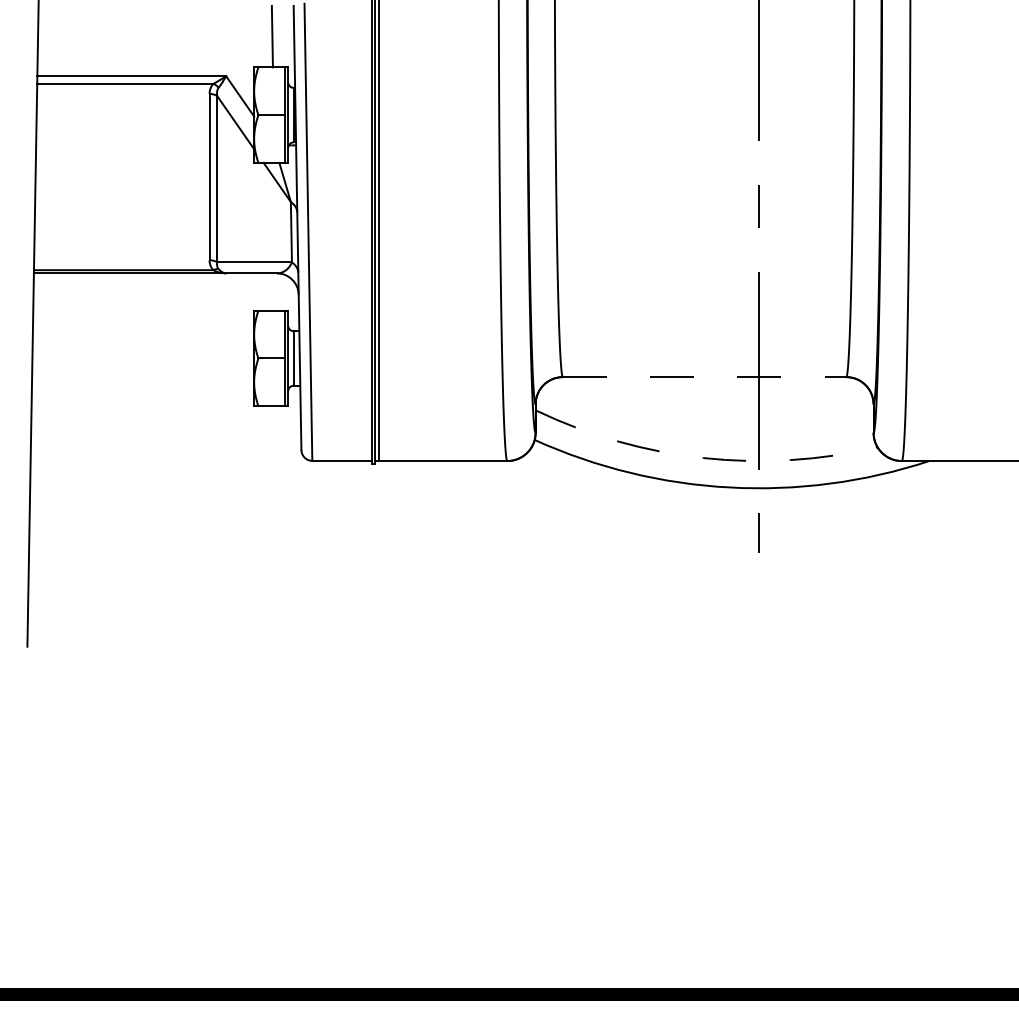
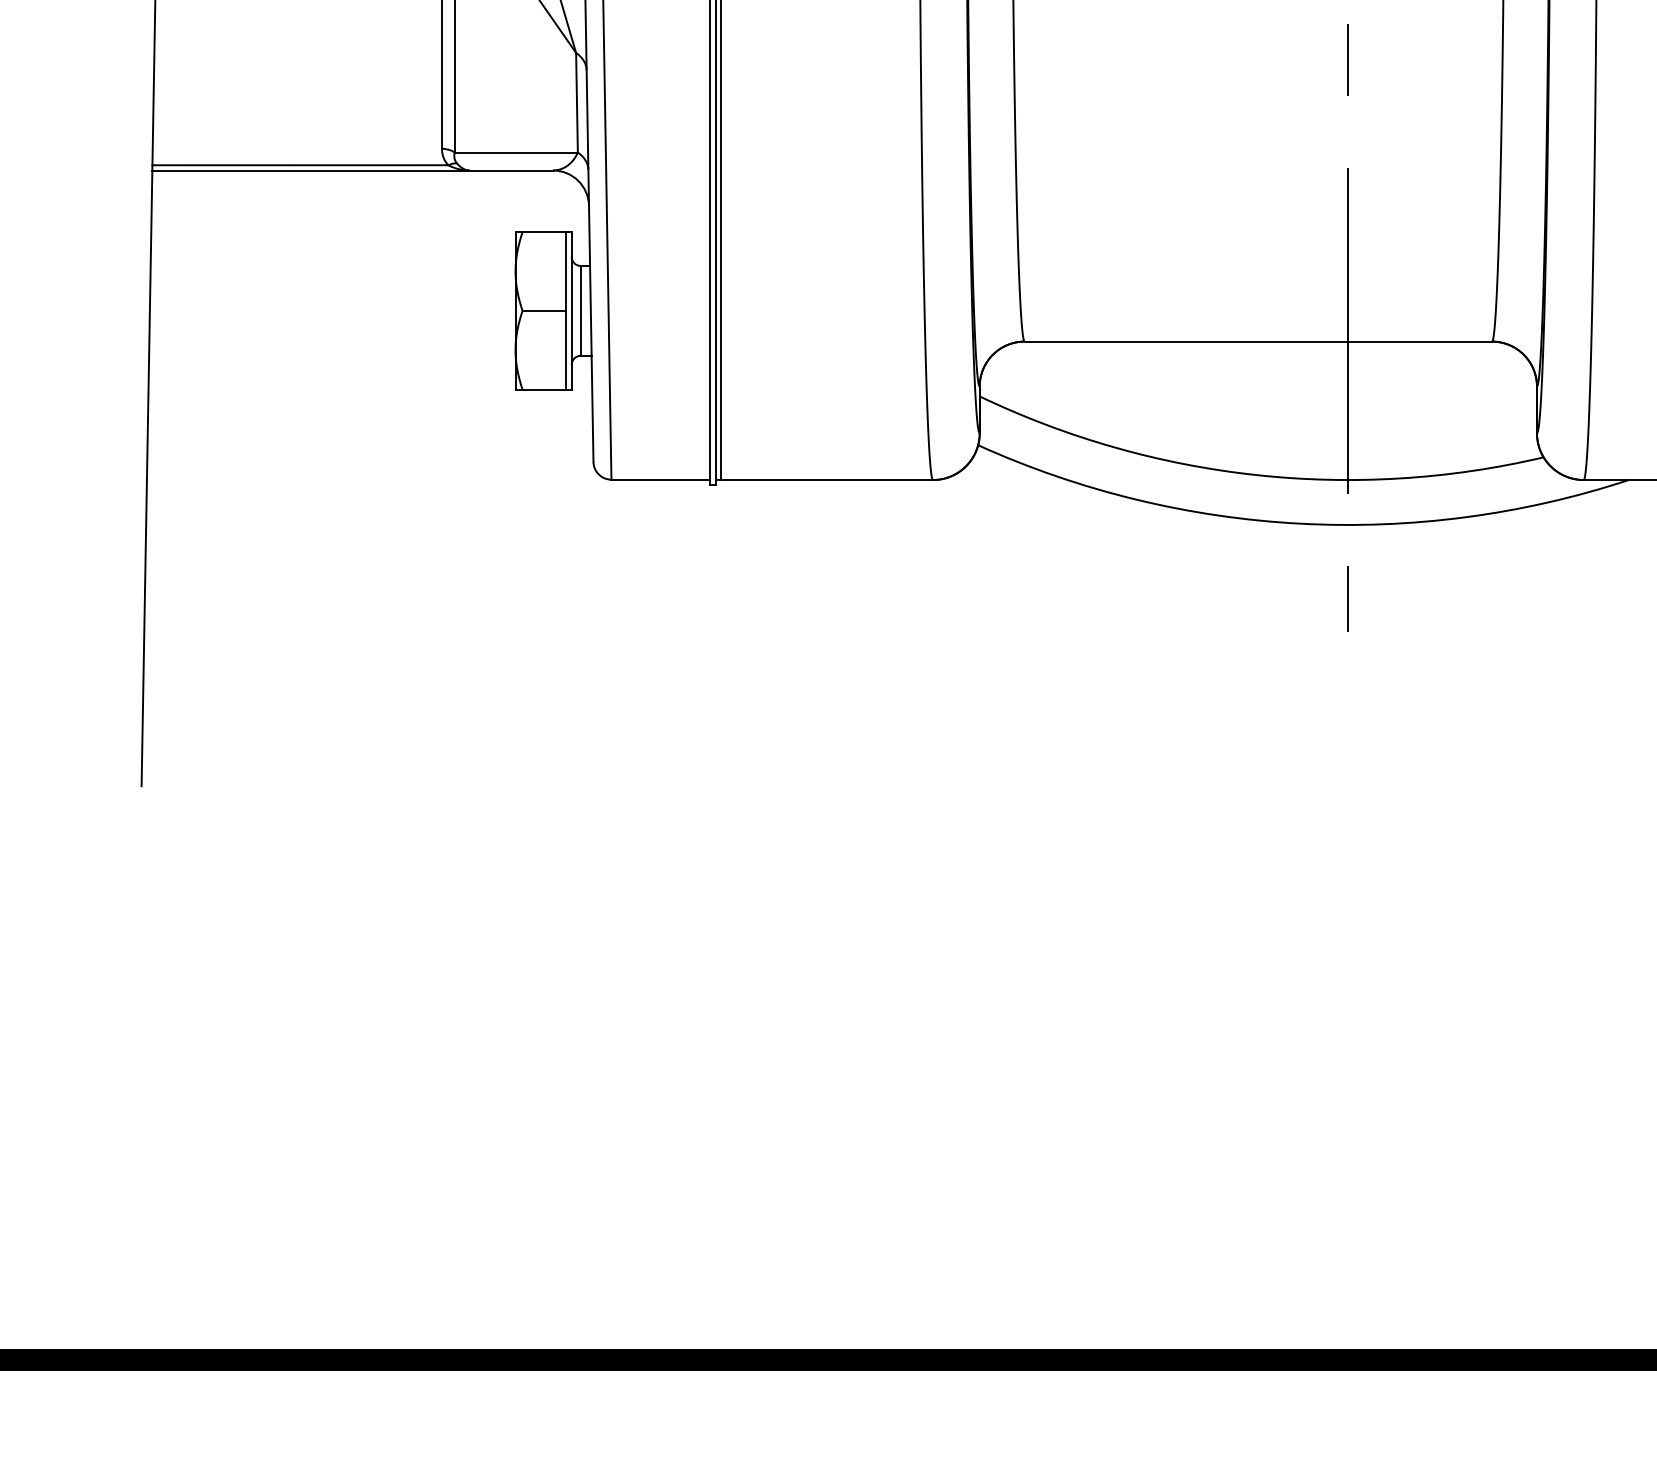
line: (704, 377) -> (1258, 342), dashed -> solid
arc: (703, 458) -> (1256, 475), dashed -> solid

